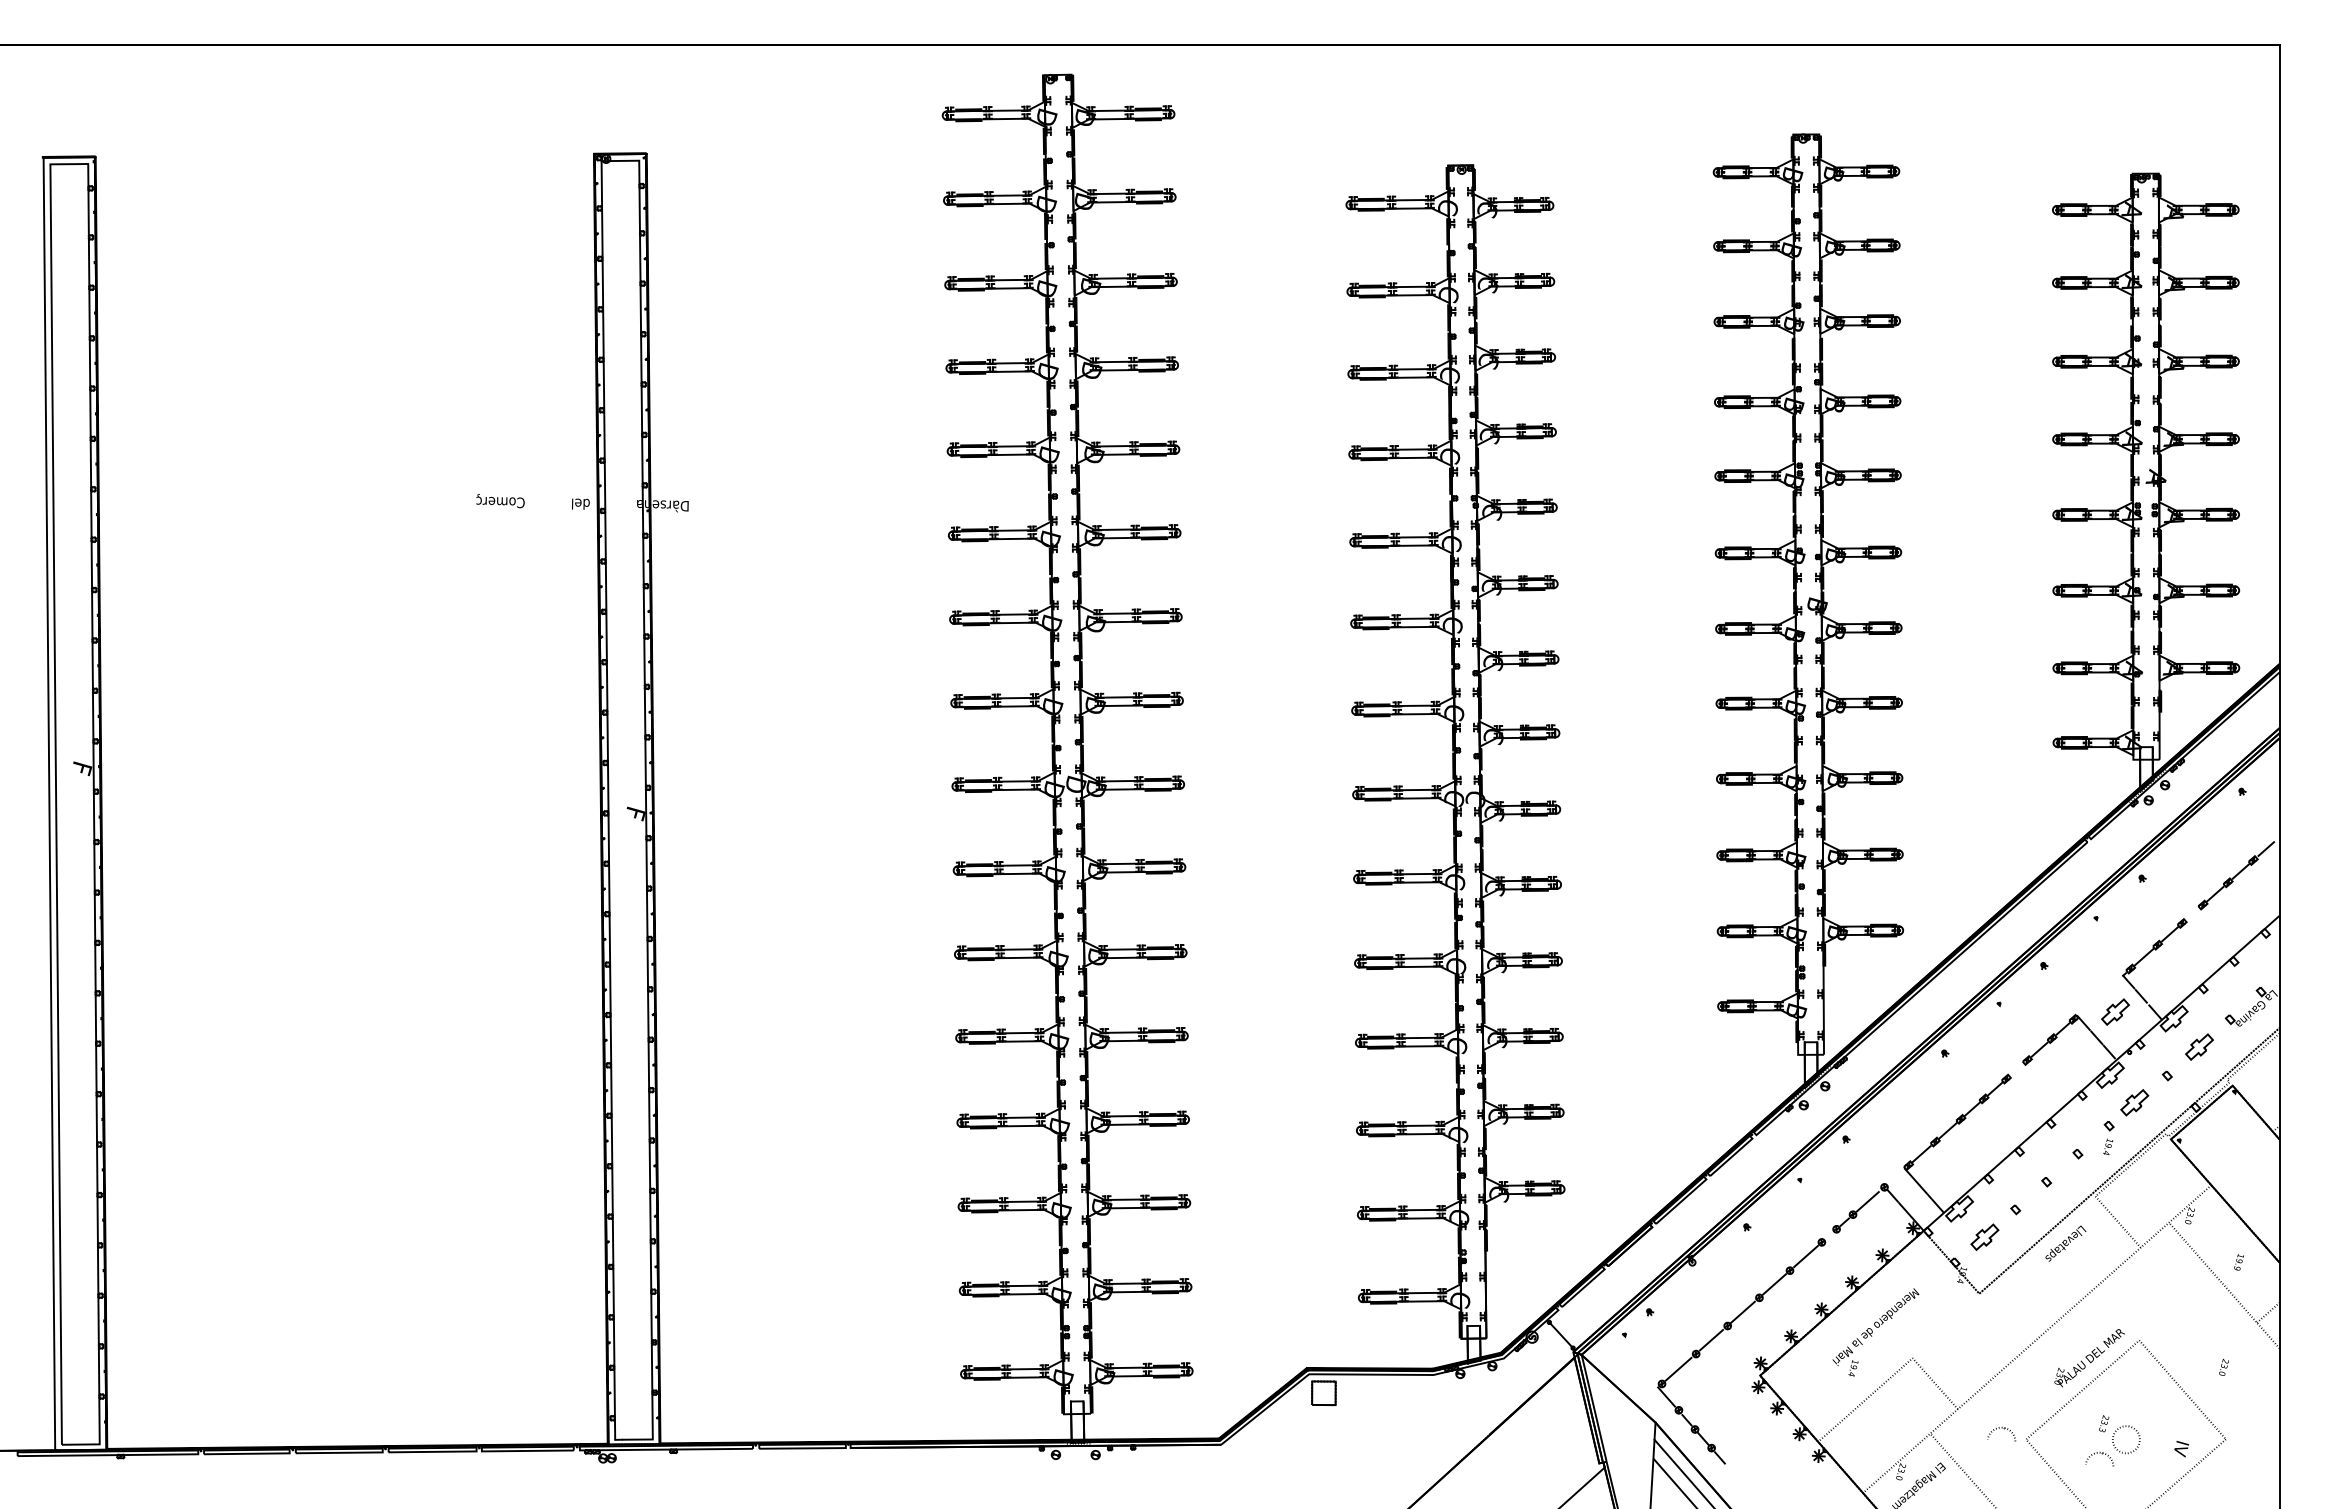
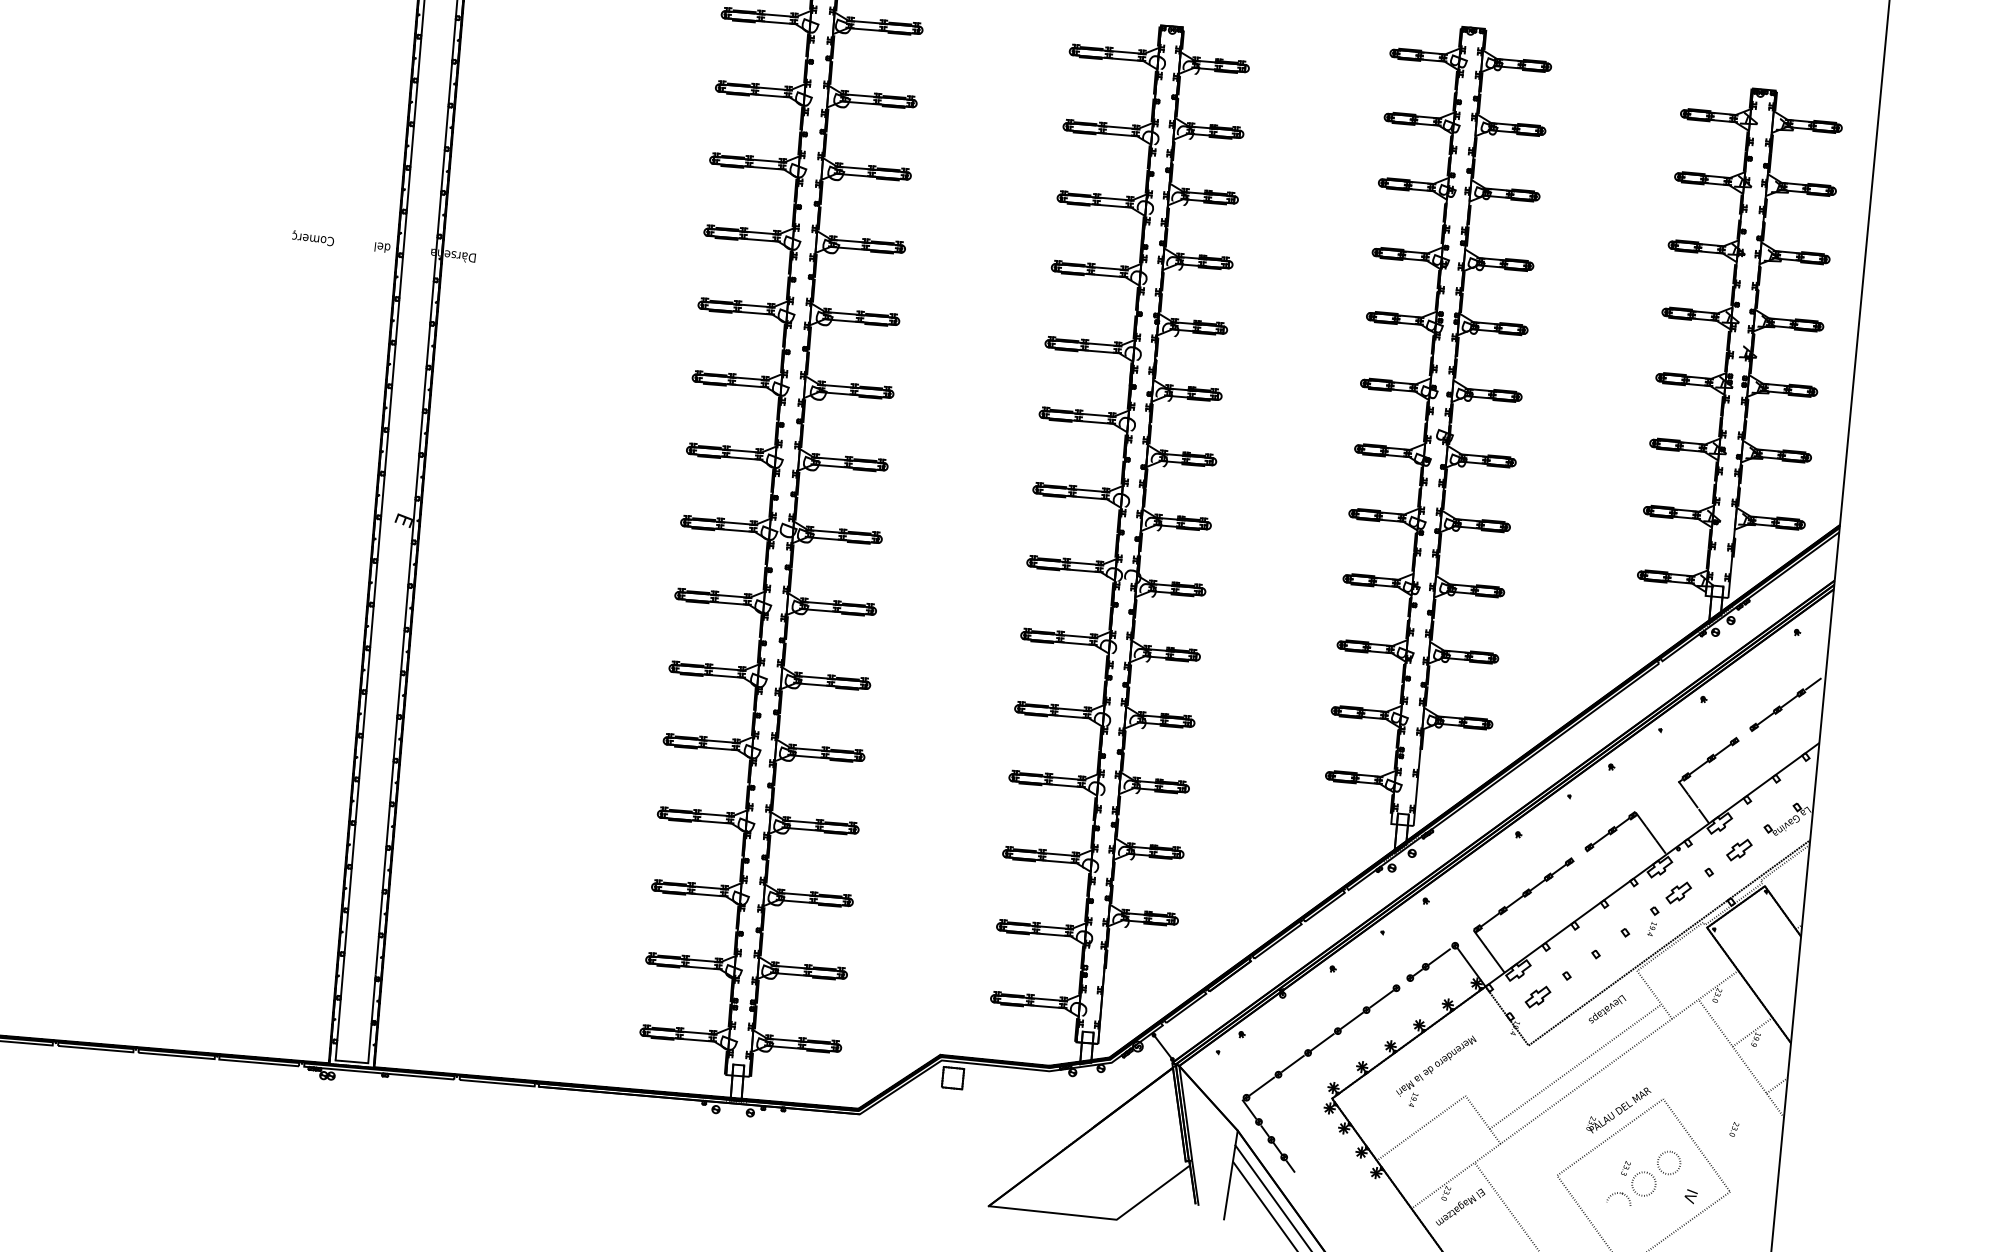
text: (633, 815) -> (402, 521), F -> E
part: (2115, 1011) -> (1669, 812), removed
line: (2234, 1253) -> (1752, 1031), added
line: (2035, 1312) -> (1575, 1066), added
part: (2145, 1403) -> (1663, 1154), added
curve: (2001, 1428) -> (1536, 1164), removed

